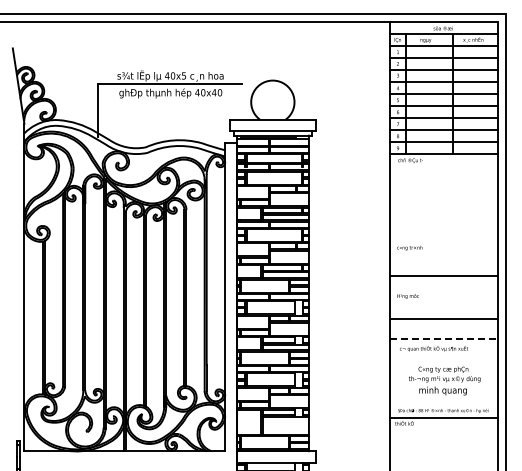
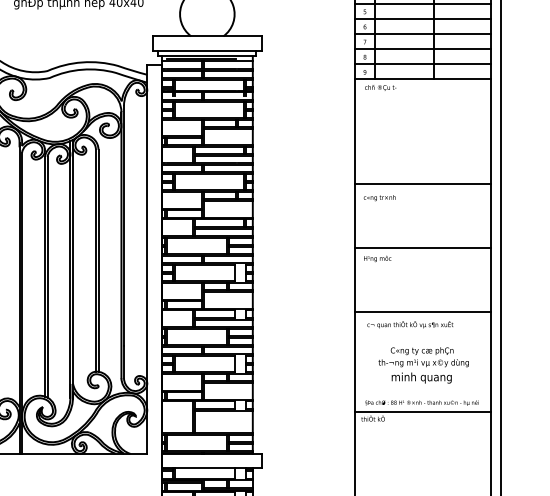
line: (444, 275) -> (423, 183), moved
line: (444, 318) -> (423, 247), moved
line: (444, 338) -> (423, 311), dashed -> solid

